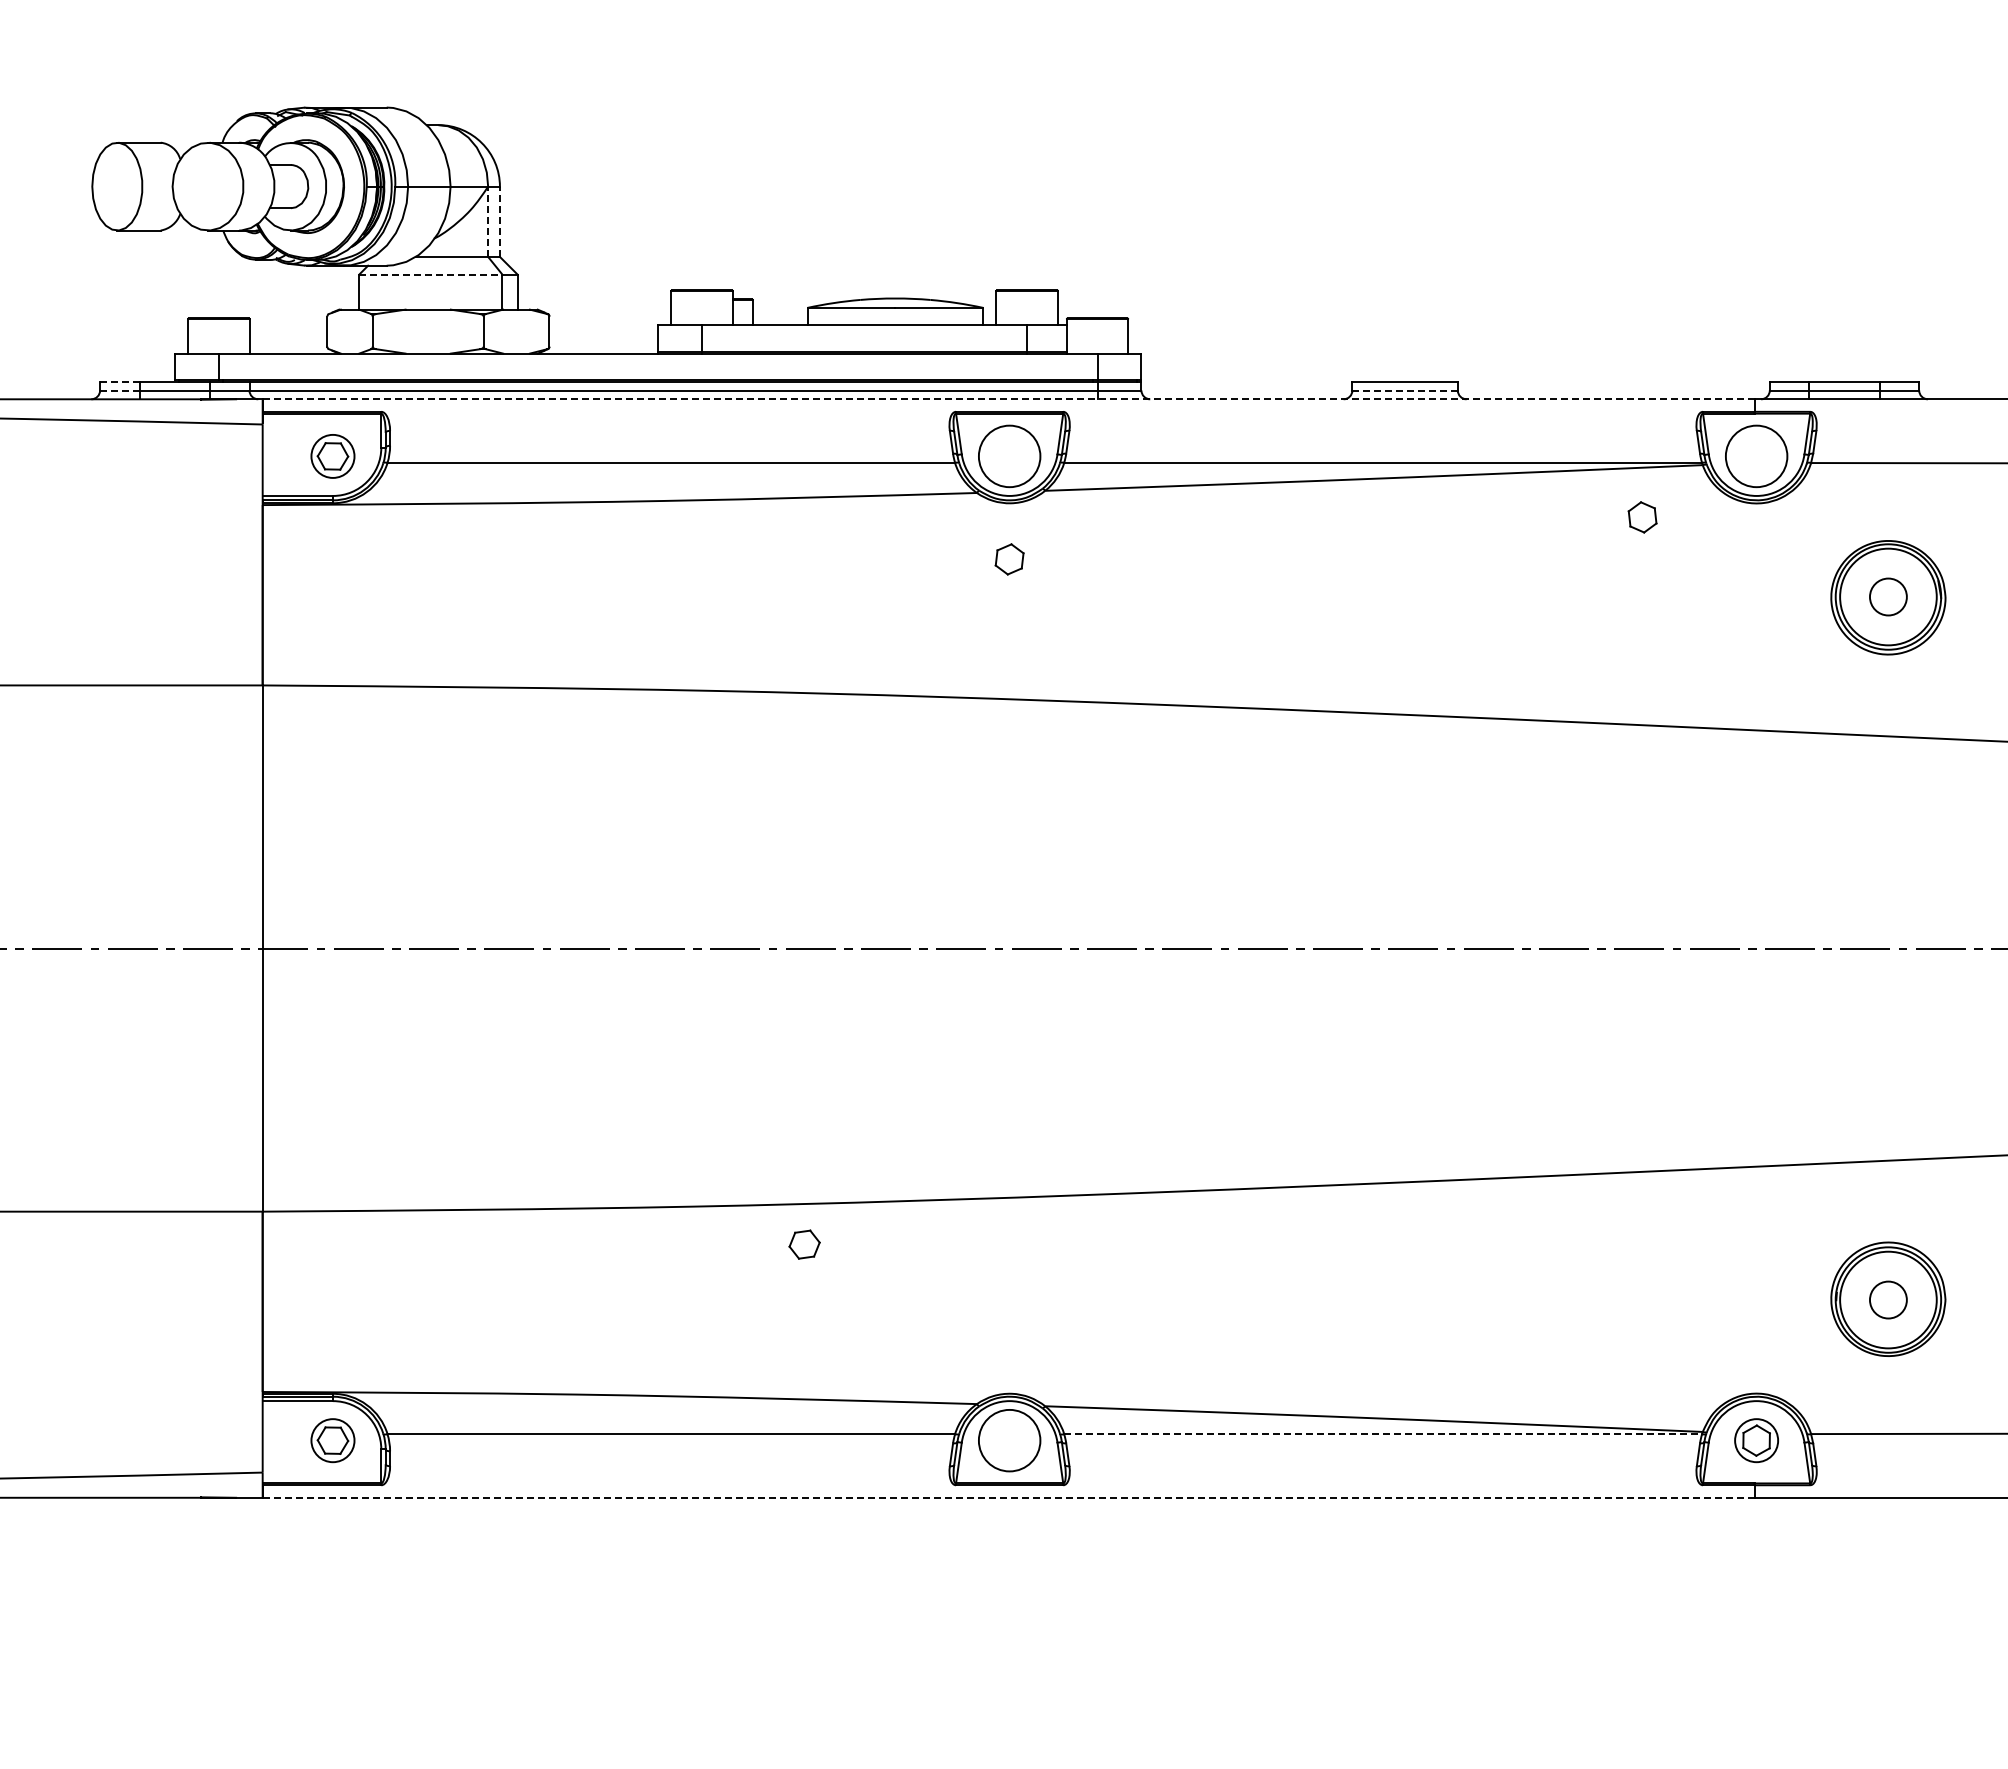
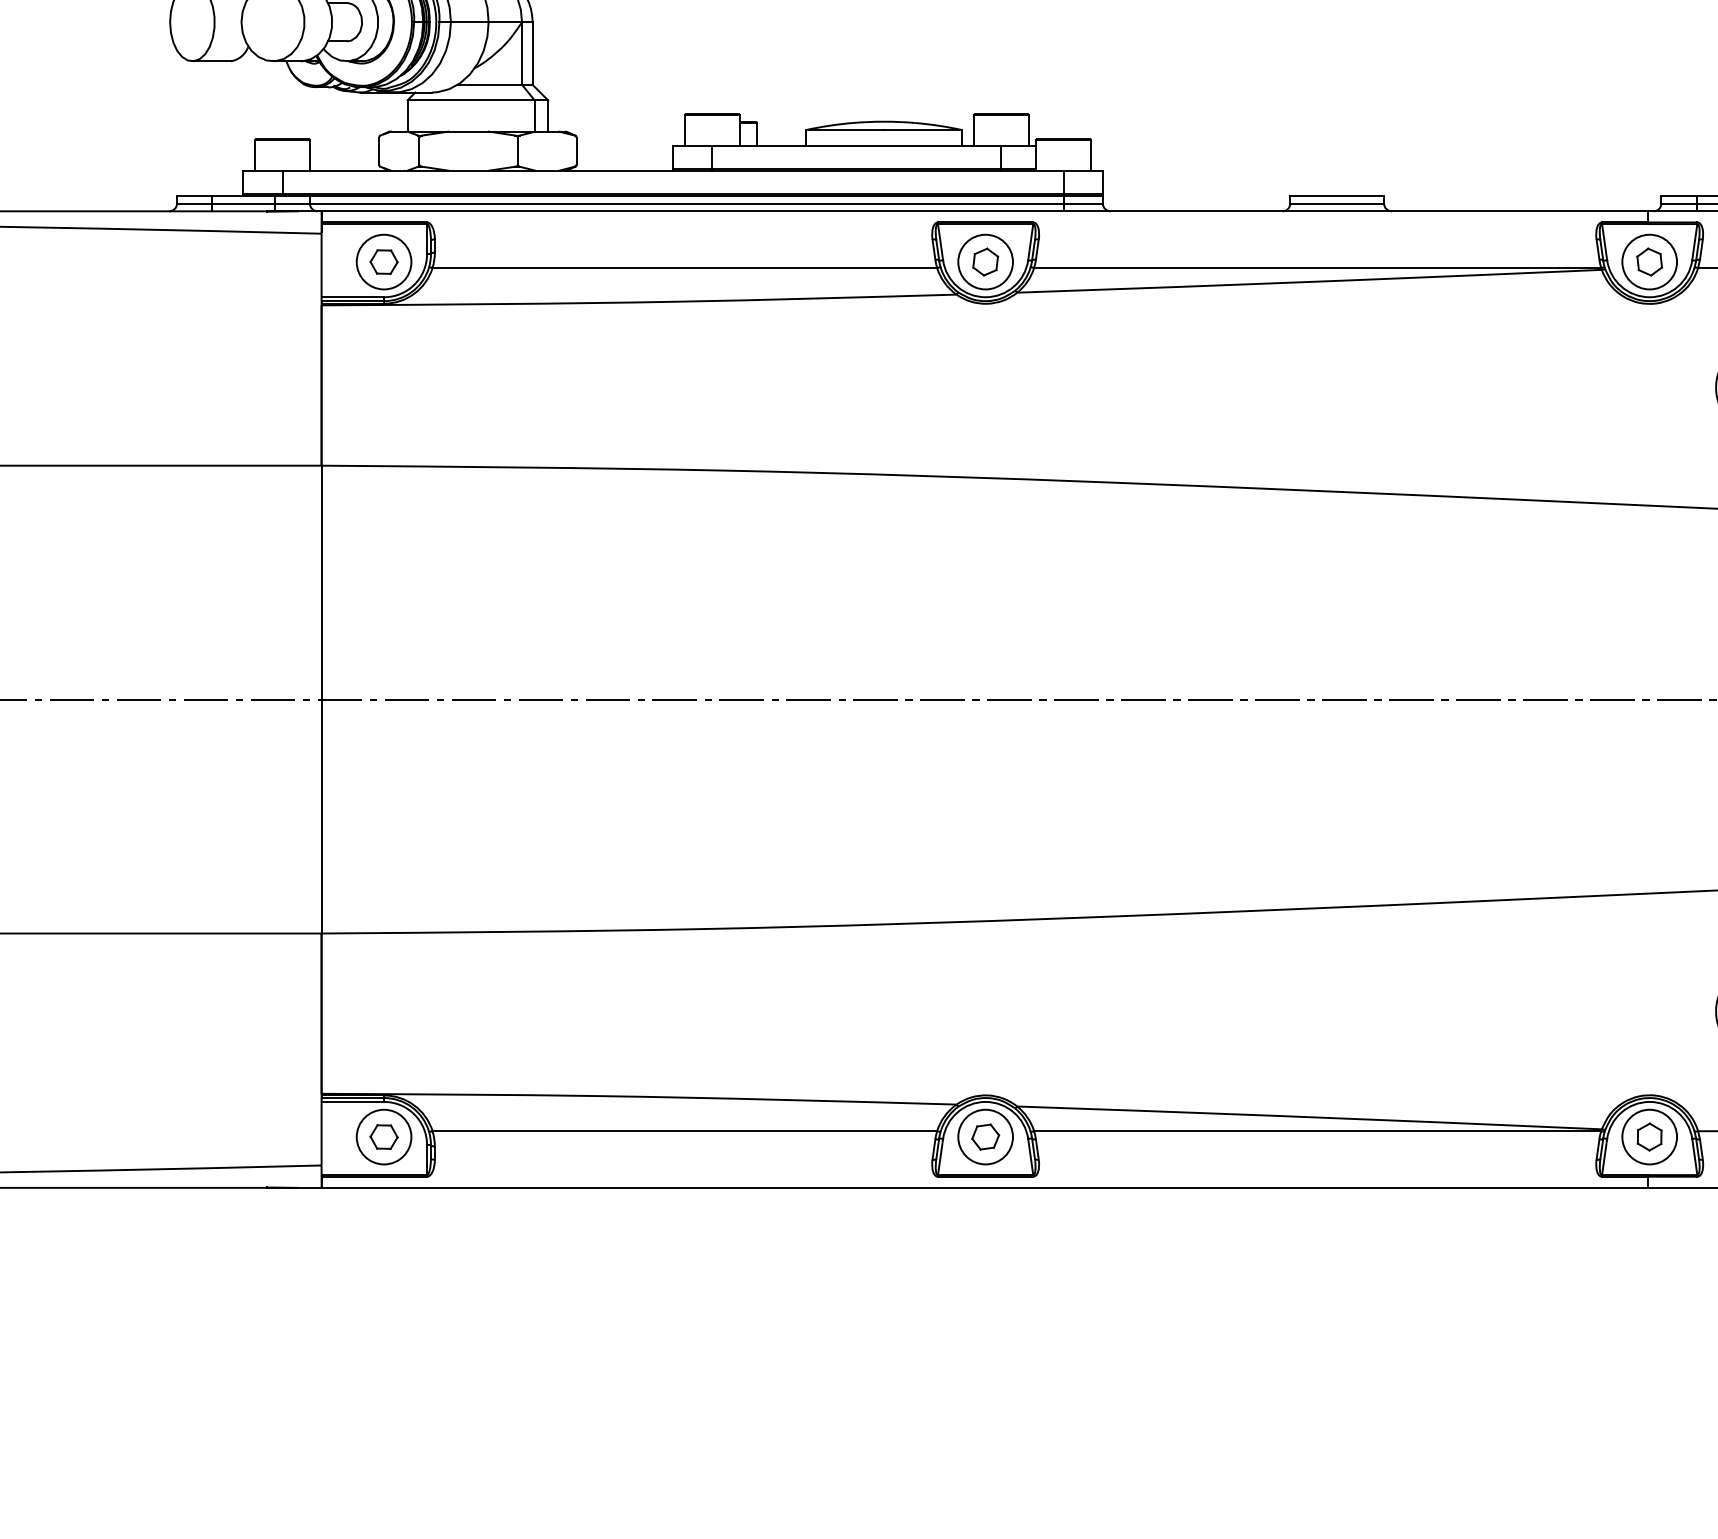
line: (488, 221) -> (522, 53), dashed -> solid
line: (499, 221) -> (532, 53), dashed -> solid
line: (430, 274) -> (470, 100), dashed -> solid
line: (119, 381) -> (194, 195), dashed -> solid
line: (119, 390) -> (194, 203), dashed -> solid
line: (1405, 390) -> (1337, 203), dashed -> solid
line: (1008, 399) -> (984, 211), dashed -> solid
circle: (332, 456) -> (383, 262), size x1.43
part: (1642, 517) -> (1649, 262), moved
part: (1009, 559) -> (985, 262), moved
part: (804, 1244) -> (985, 1136), moved
line: (1383, 1434) -> (1317, 1131), dashed -> solid
circle: (332, 1440) -> (383, 1136), size x1.43
circle: (1756, 1440) -> (1649, 1136), size x1.43
line: (1008, 1497) -> (984, 1187), dashed -> solid

